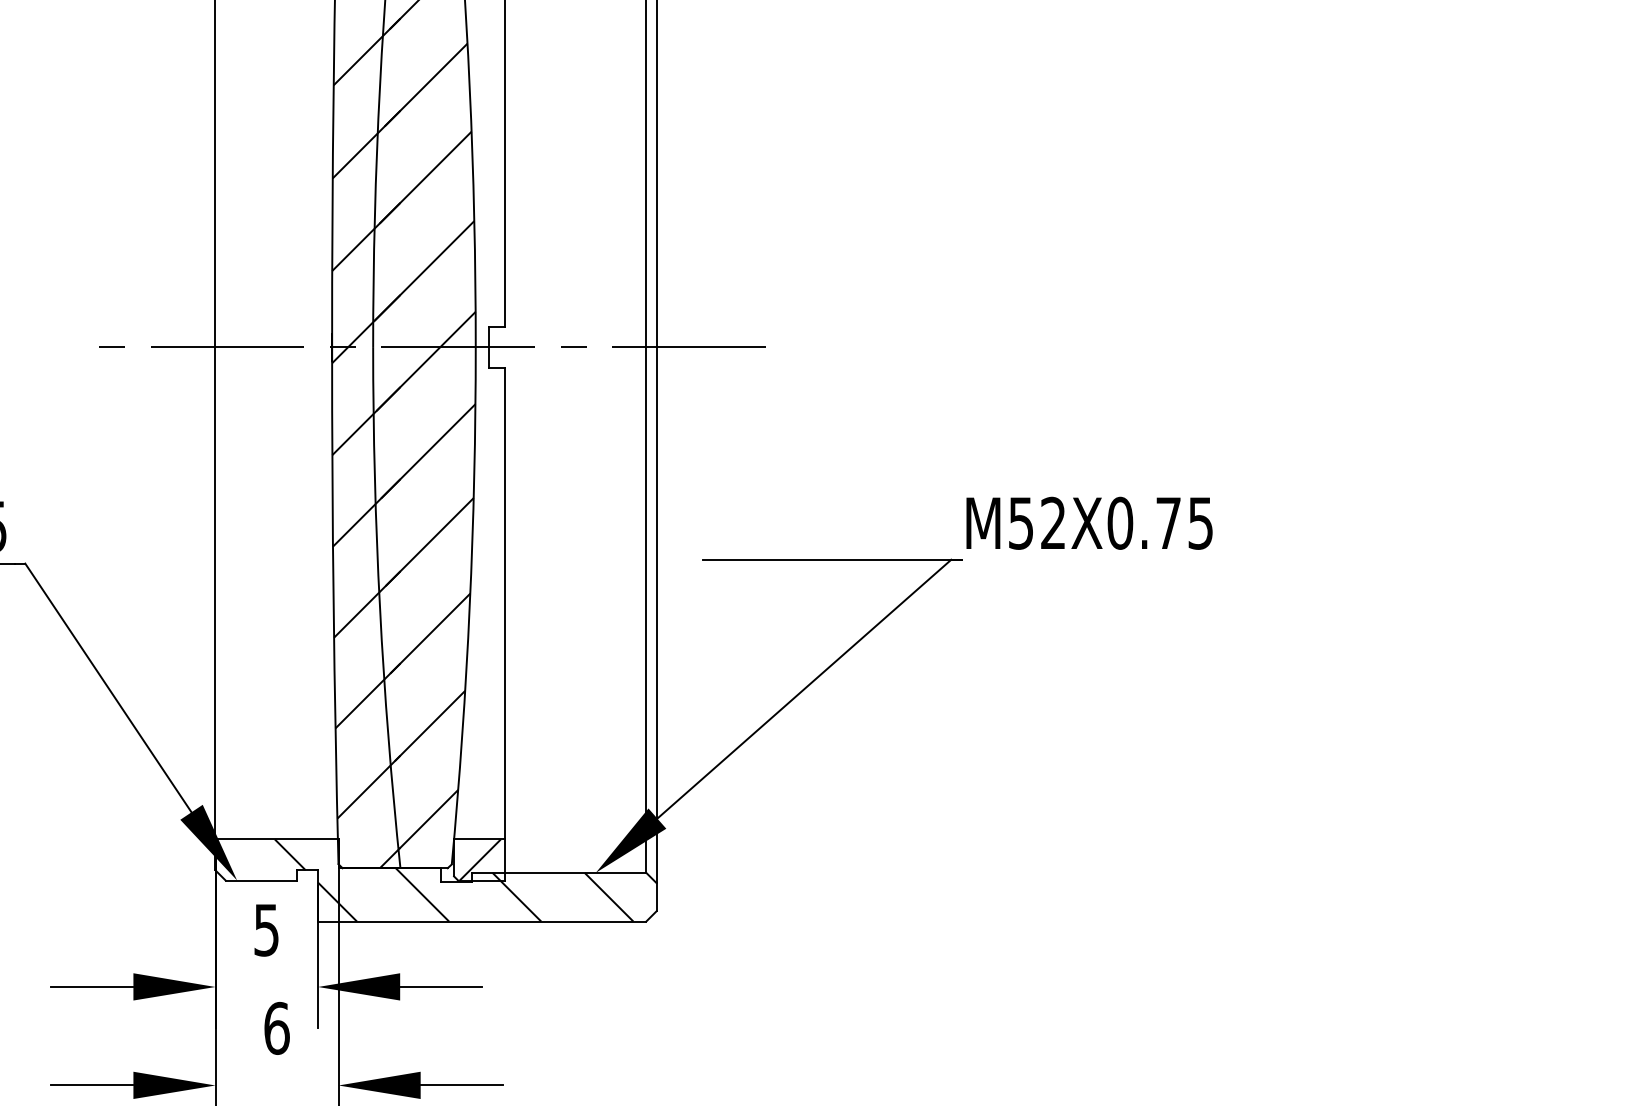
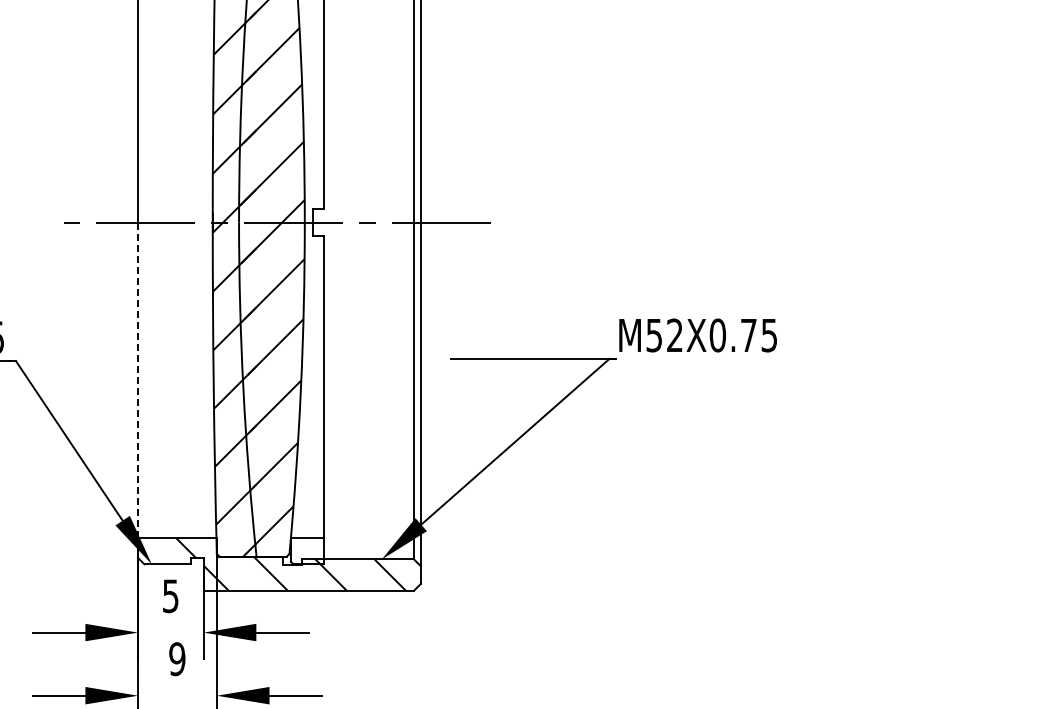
line: (214, 593) -> (137, 380), solid -> dashed
hatch: (479, 860) -> (307, 551), removed
text: (277, 1028) -> (177, 659), 6 -> 9

